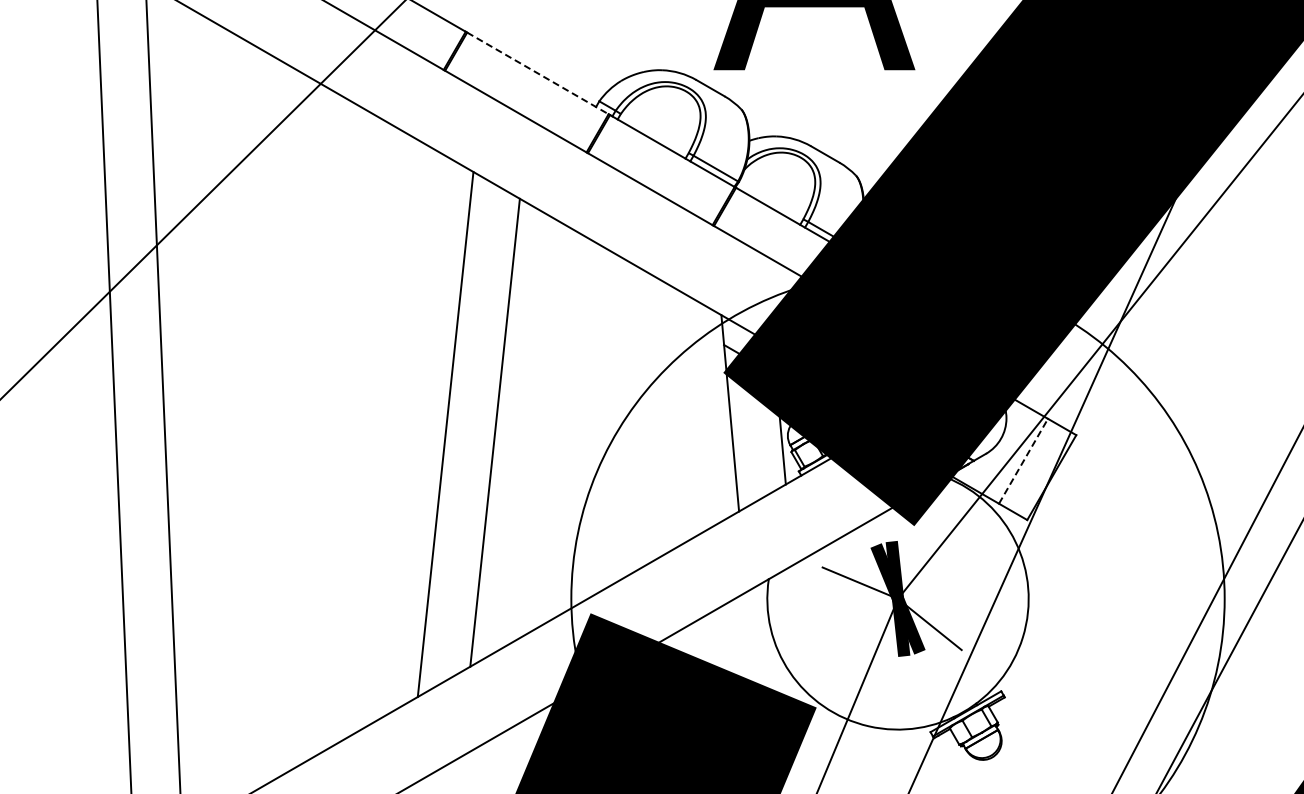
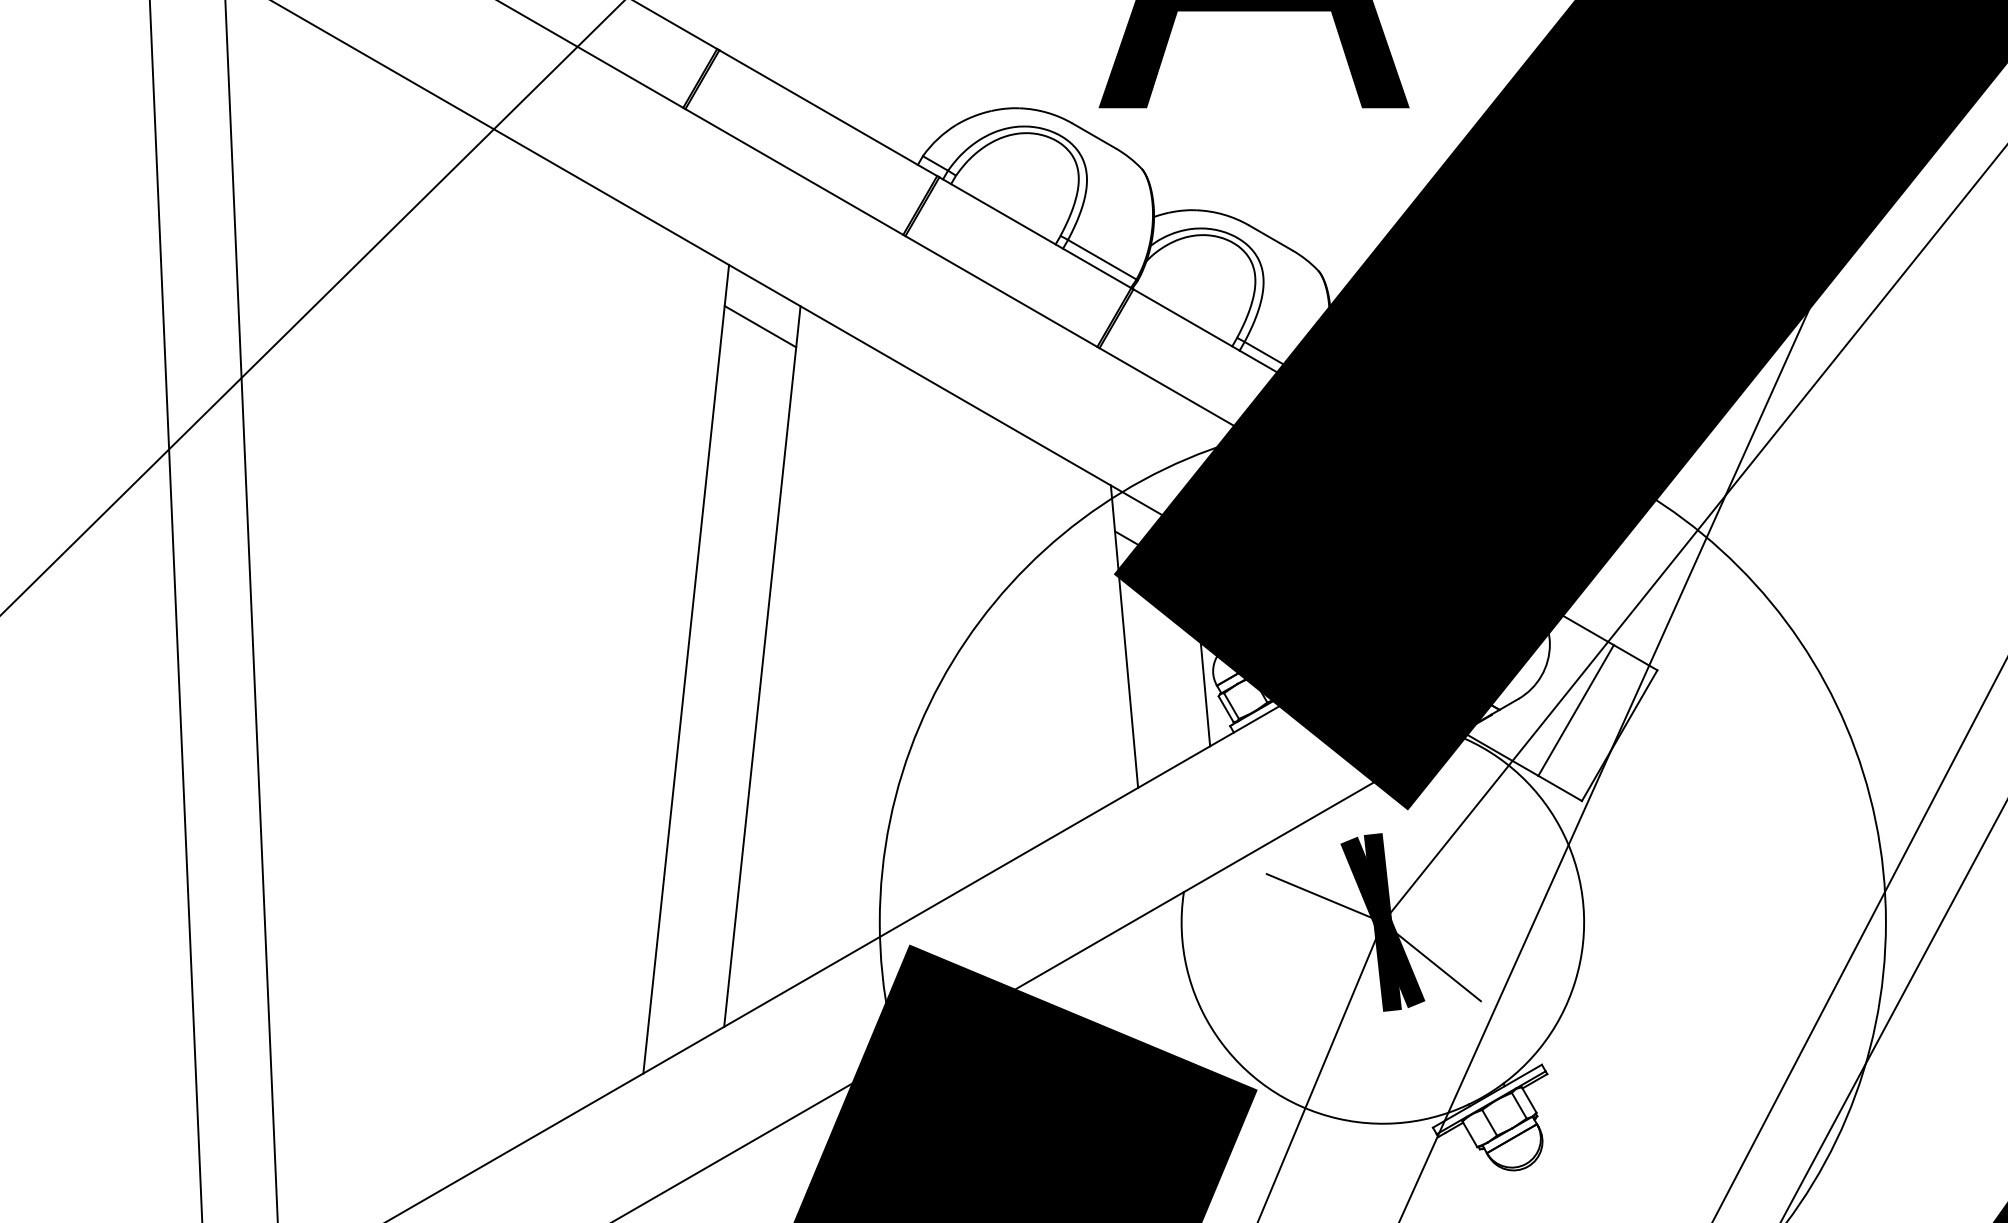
line: (537, 73) -> (827, 113), dashed -> solid
line: (493, 211) -> (759, 325), added
line: (1023, 460) -> (1576, 709), dashed -> solid

